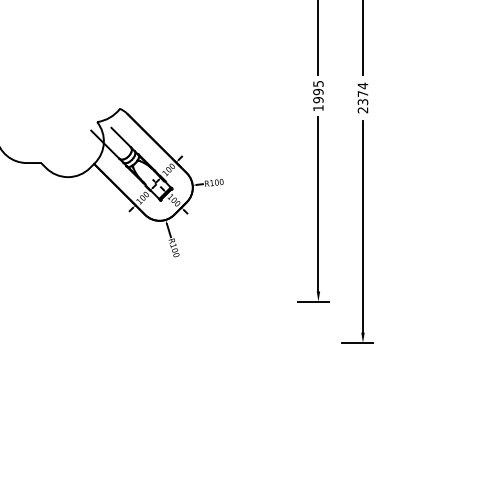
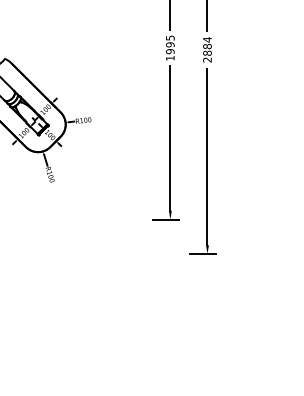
text: (362, 97) -> (207, 49), 2374 -> 2884

